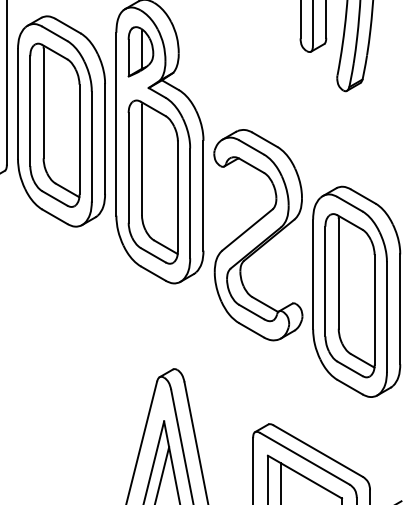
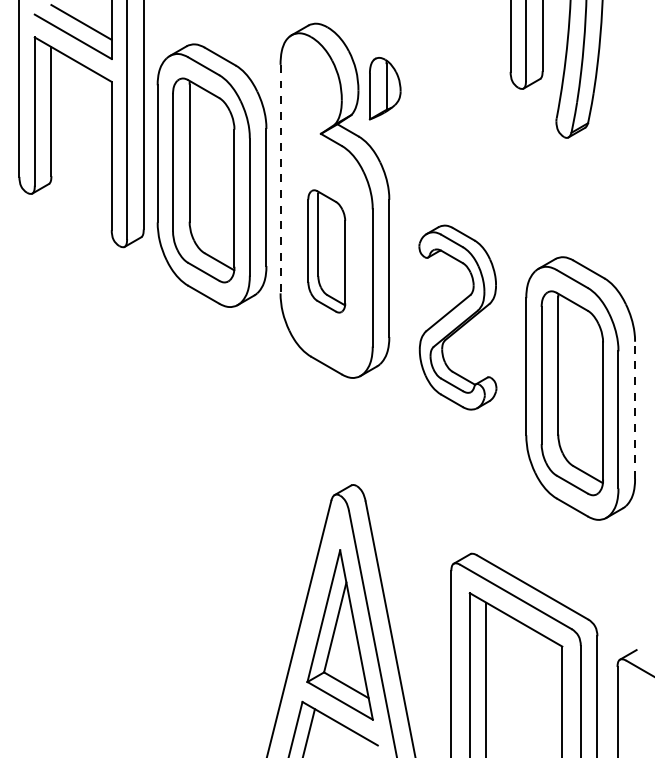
part: (140, 51) -> (384, 88), moved
line: (116, 124) -> (280, 179), solid -> dashed
part: (153, 182) -> (326, 251), size x0.6
part: (258, 235) -> (457, 317), size x0.7
line: (400, 309) -> (635, 410), solid -> dashed

